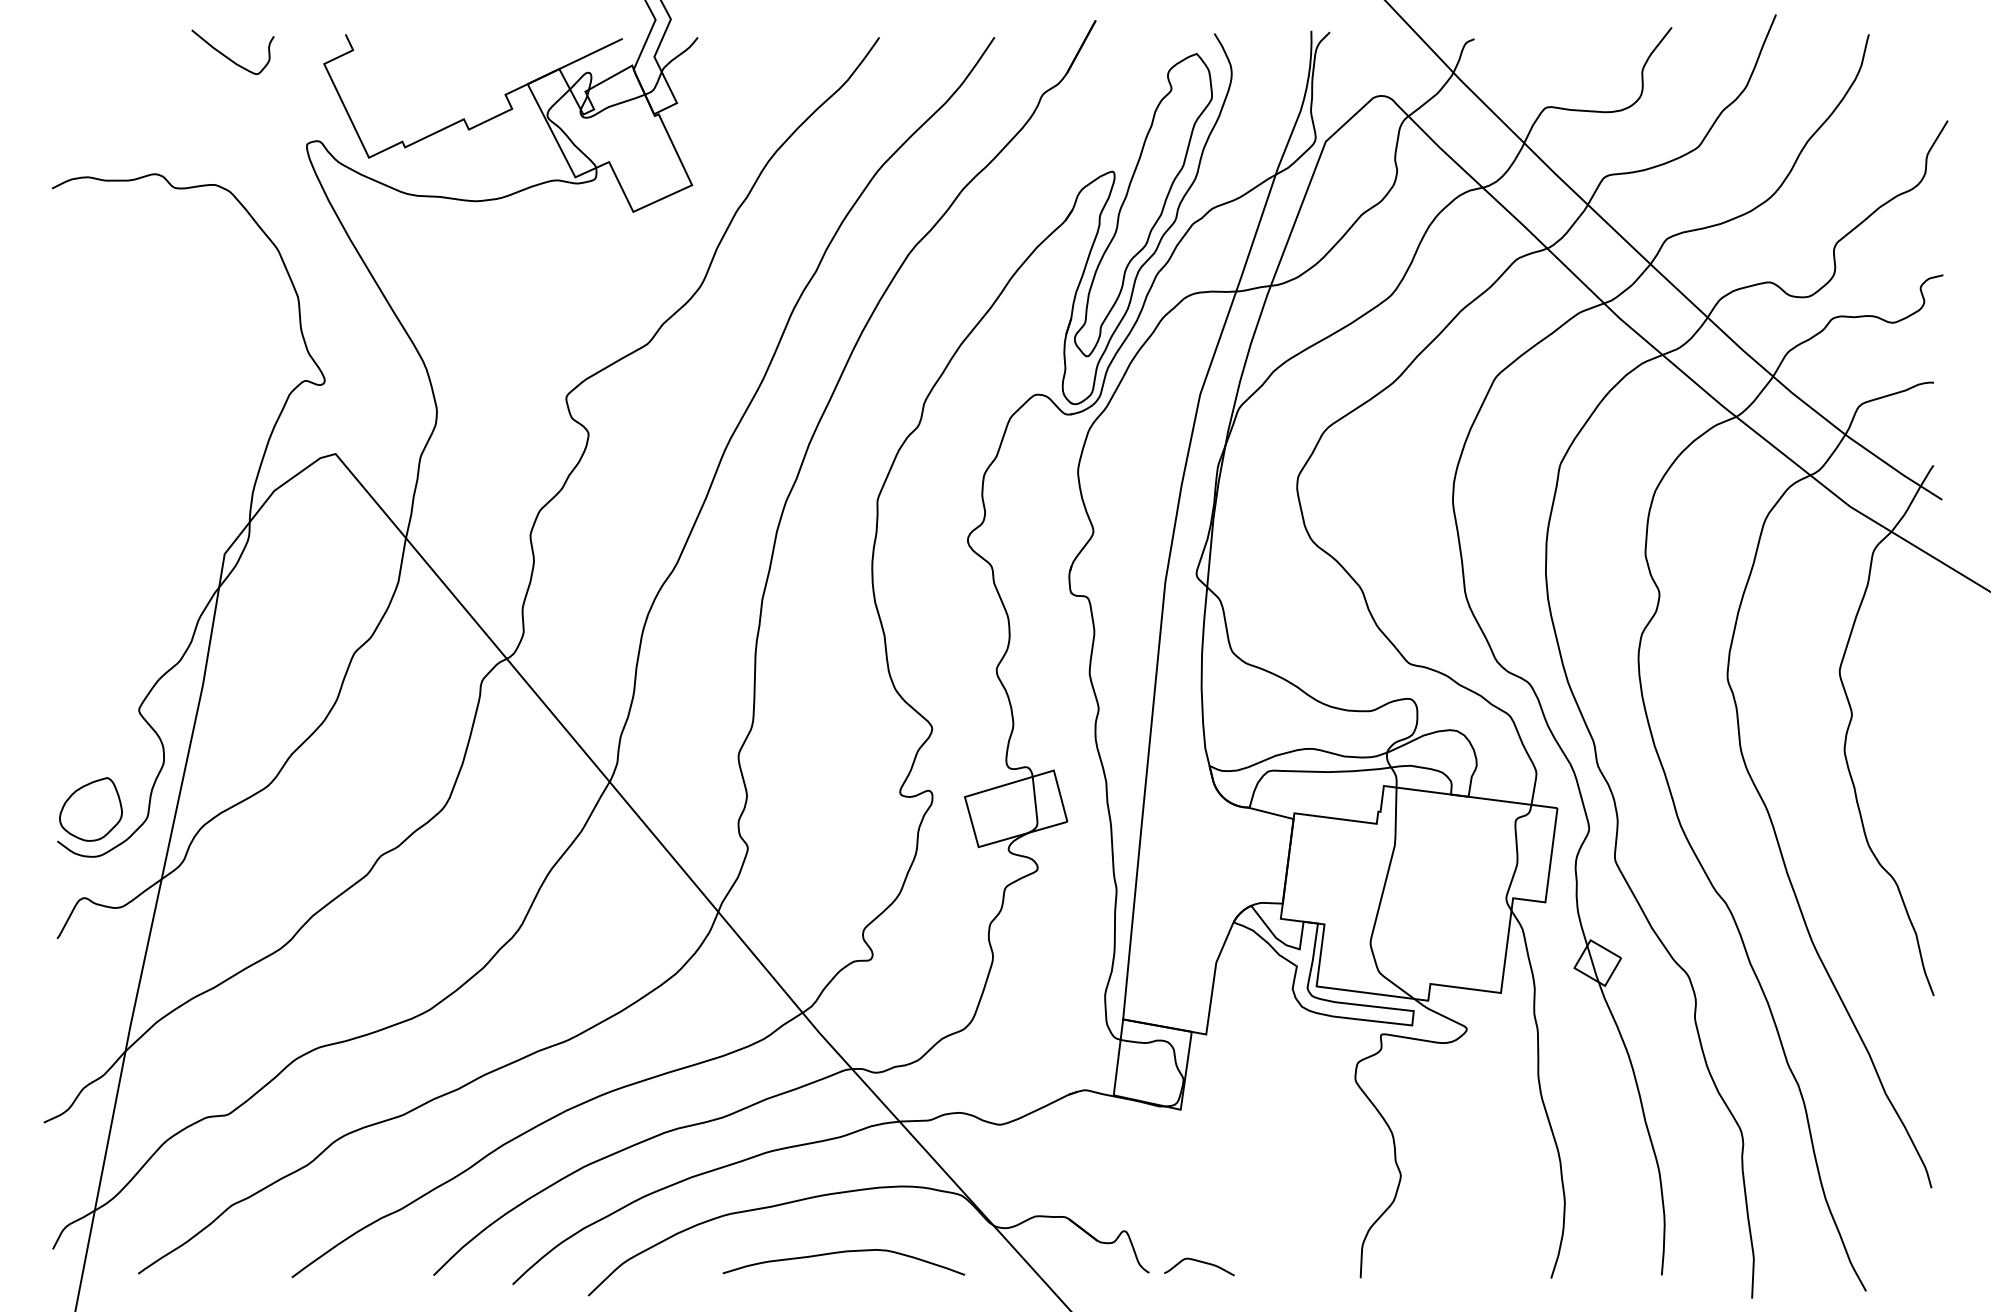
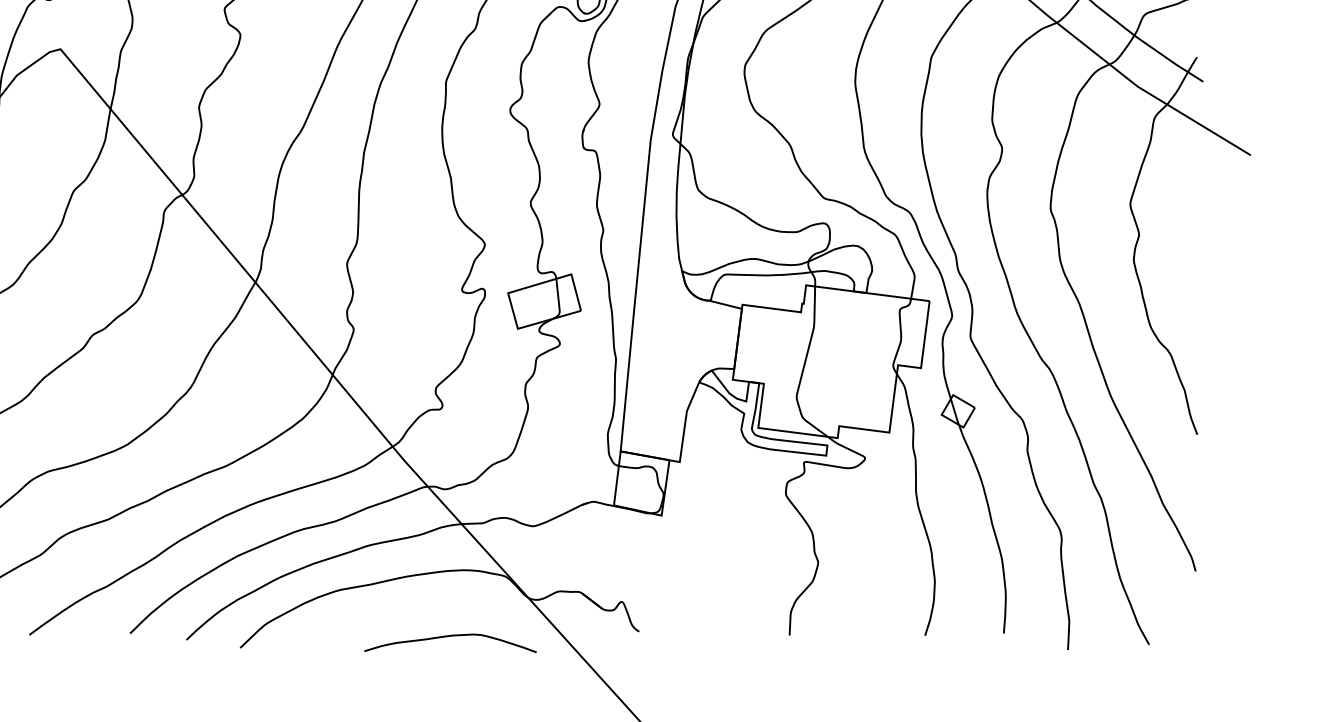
curve: (840, 1253) -> (448, 637), moved
curve: (1199, 1262) -> (674, 624), removed

